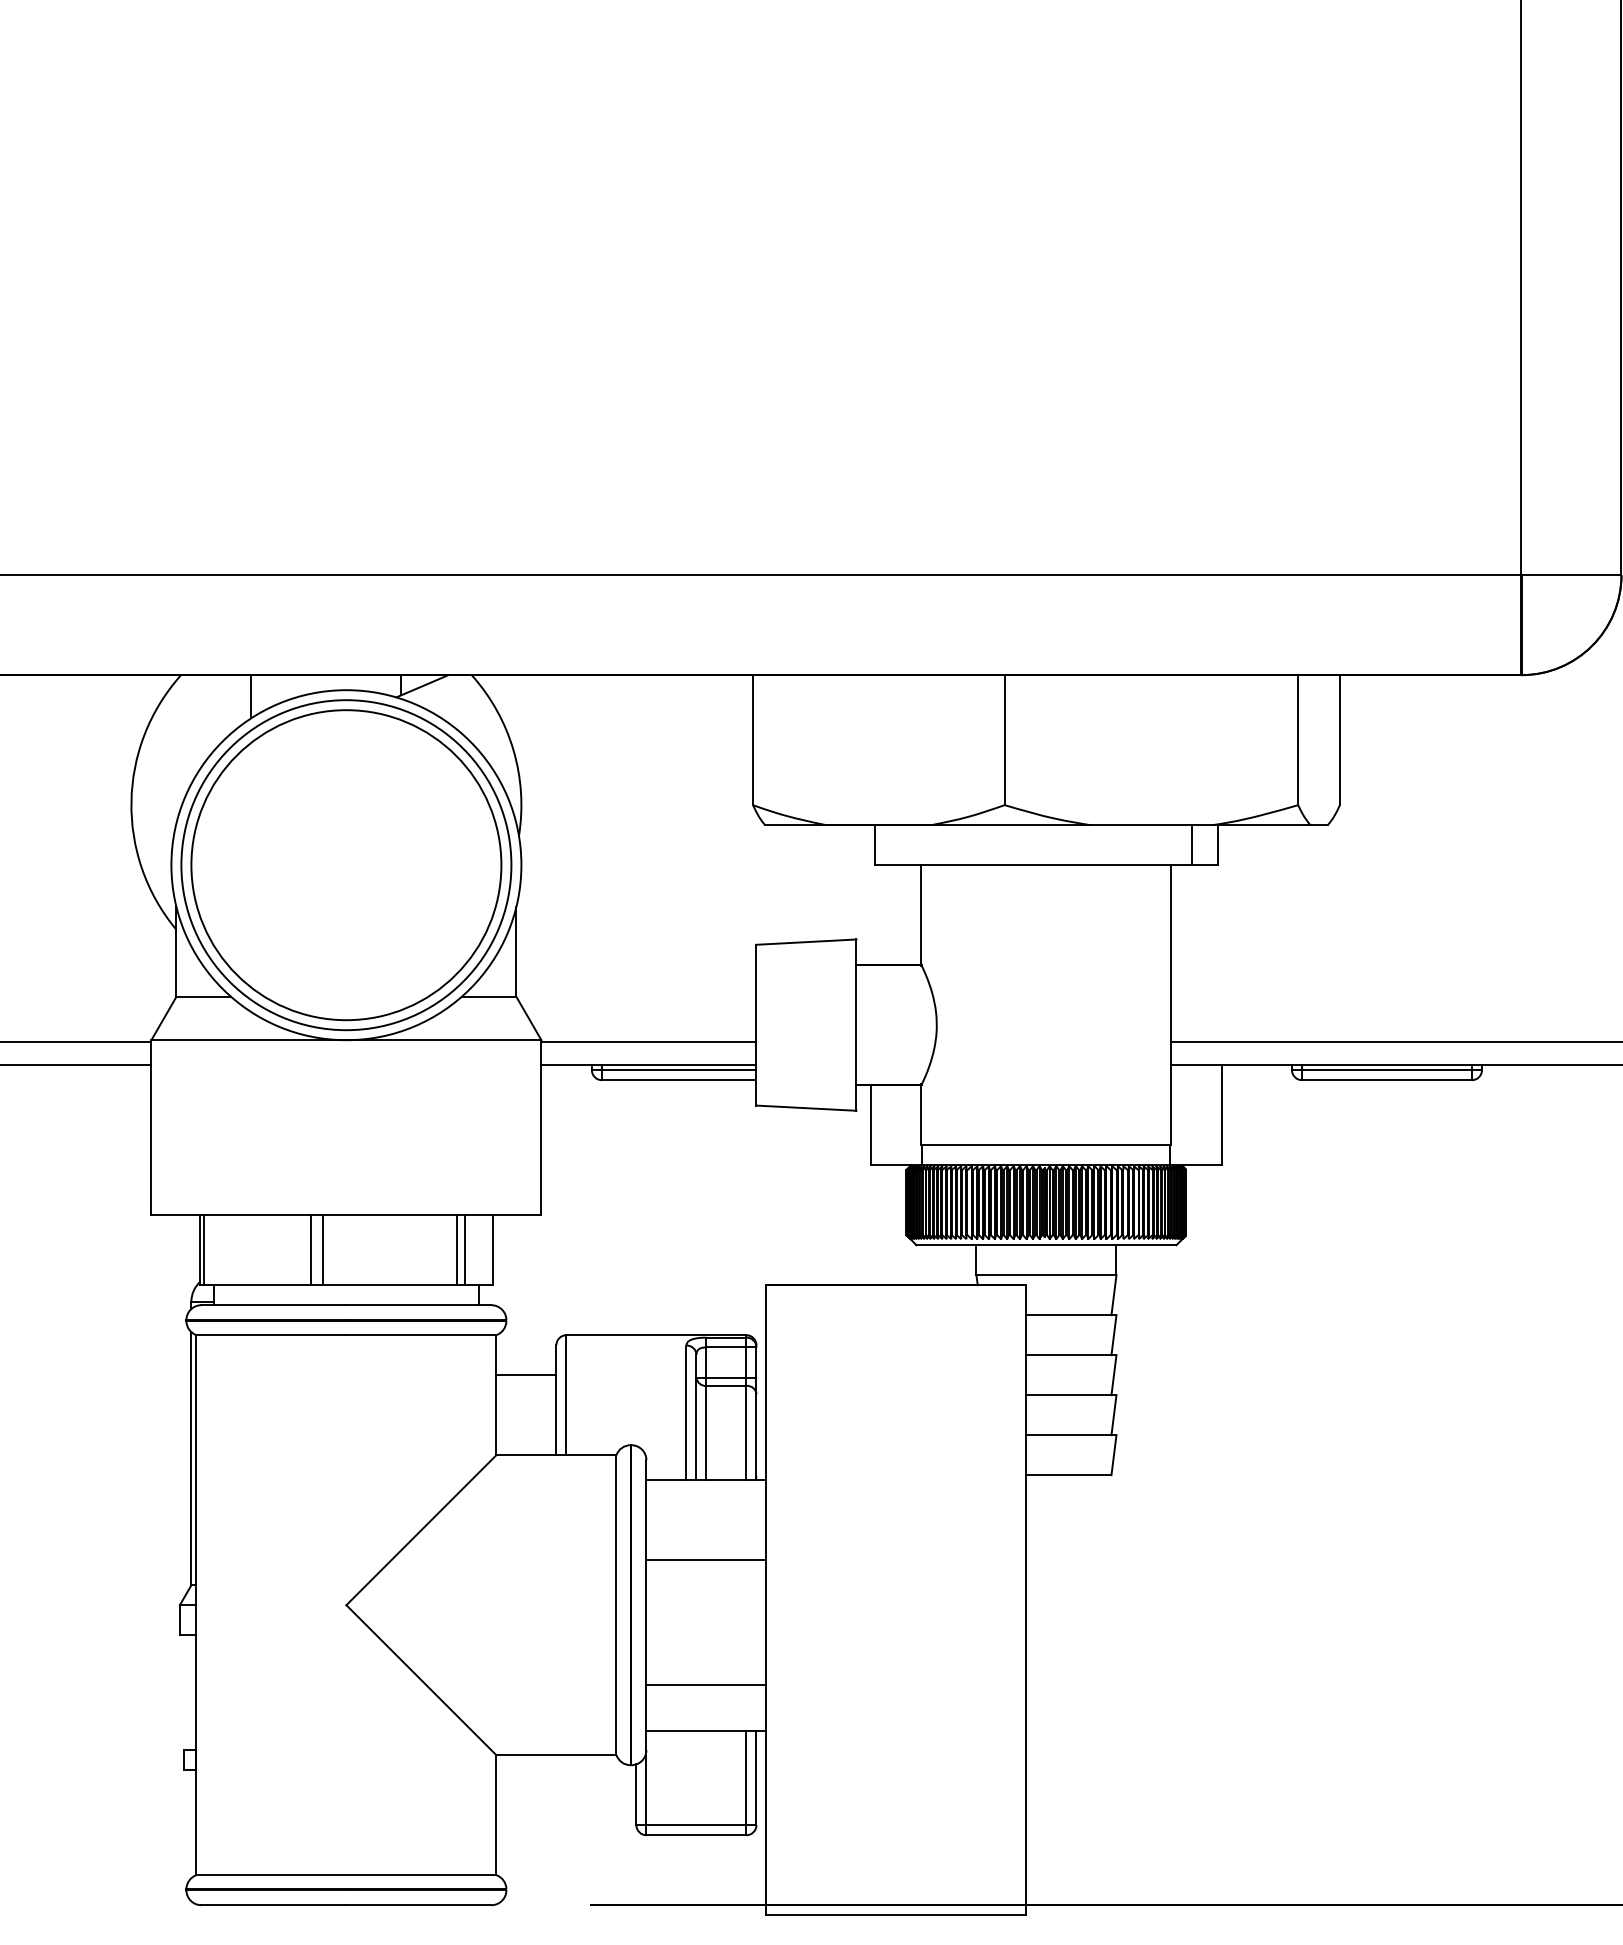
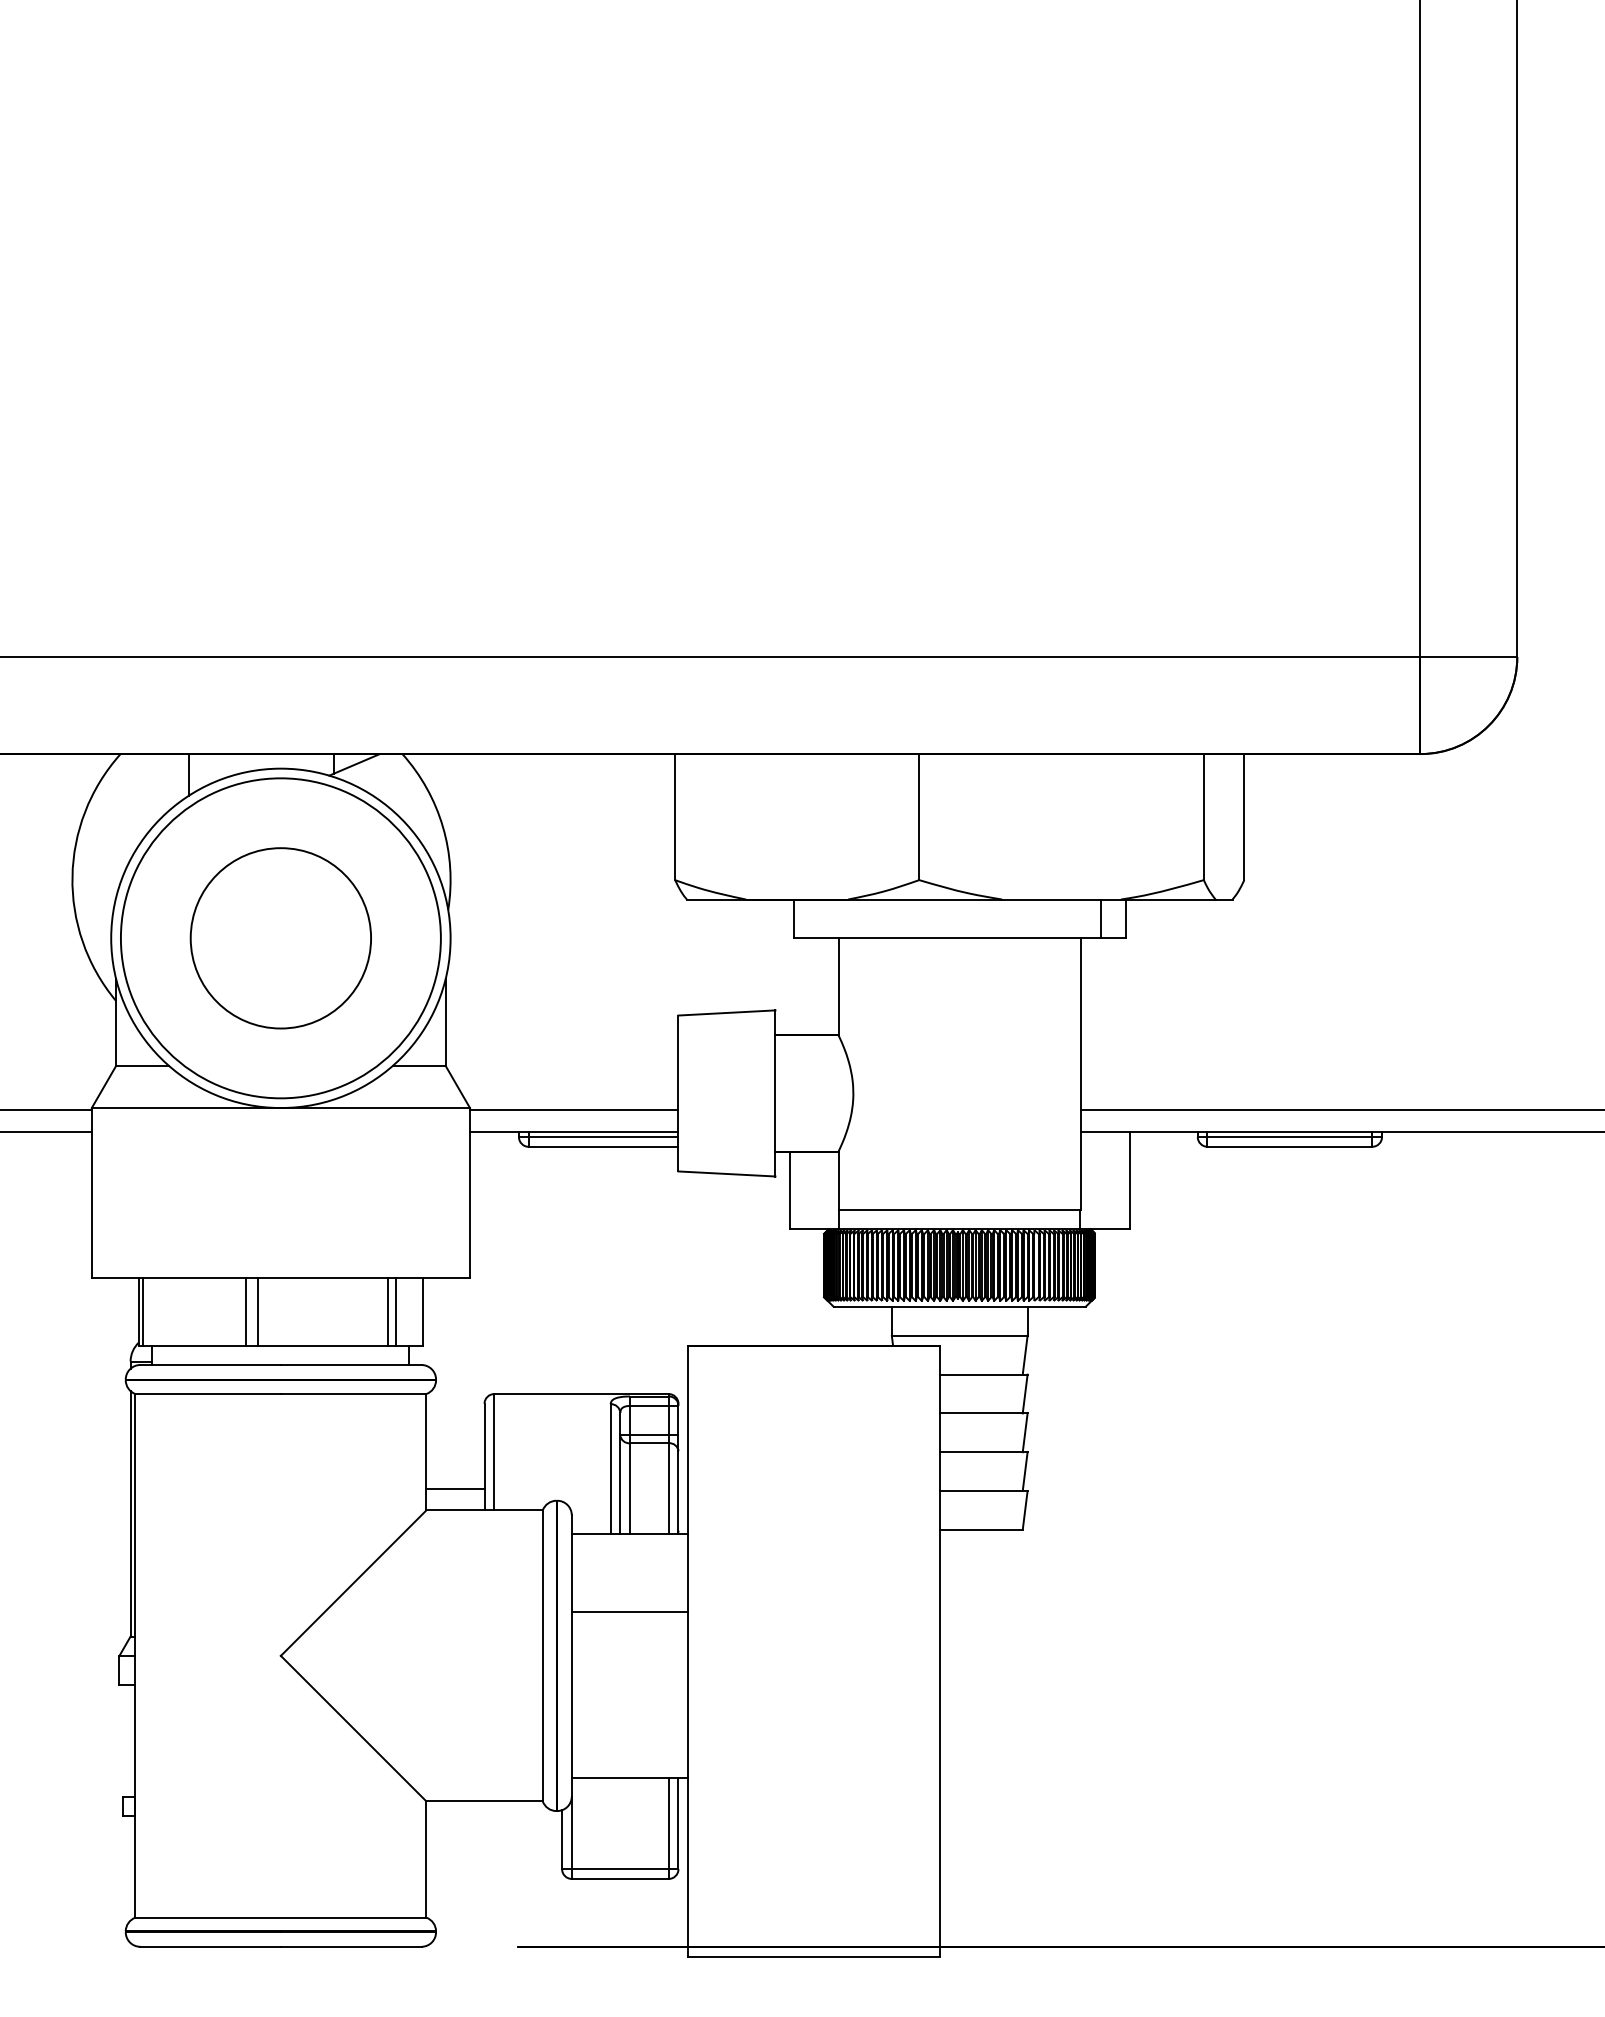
circle: (345, 865) -> (280, 938), size x0.6
line: (526, 1374) -> (455, 1488), moved
line: (705, 1685) -> (629, 1733), removed

